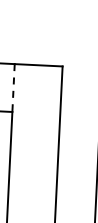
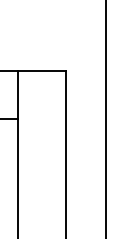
line: (13, 87) -> (17, 94), dashed -> solid

